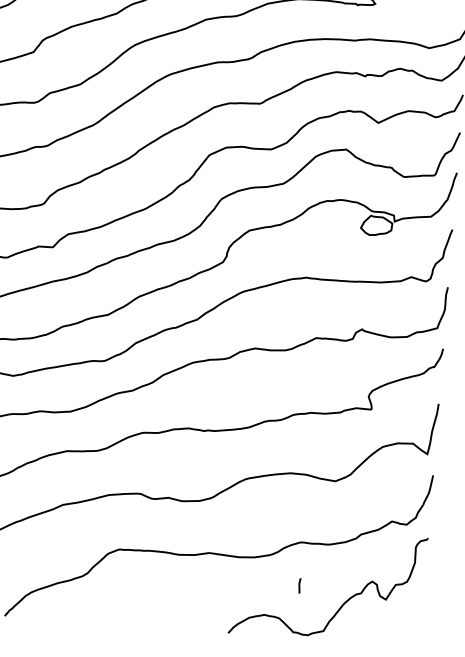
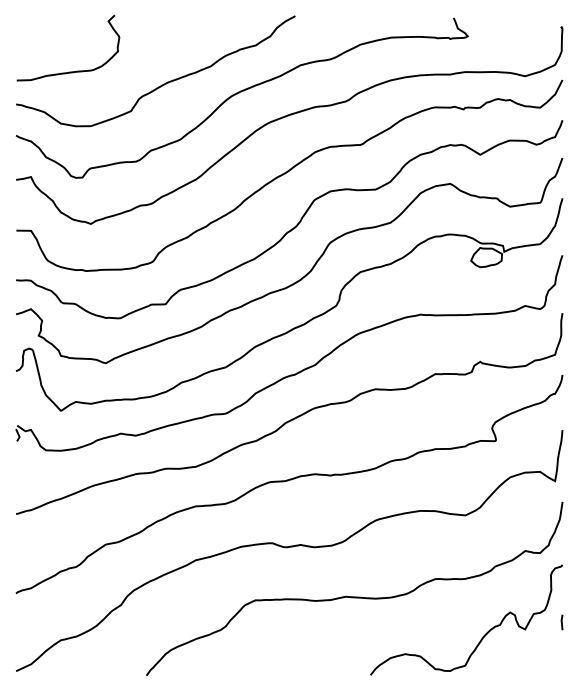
line: (299, 585) -> (561, 622), moved

